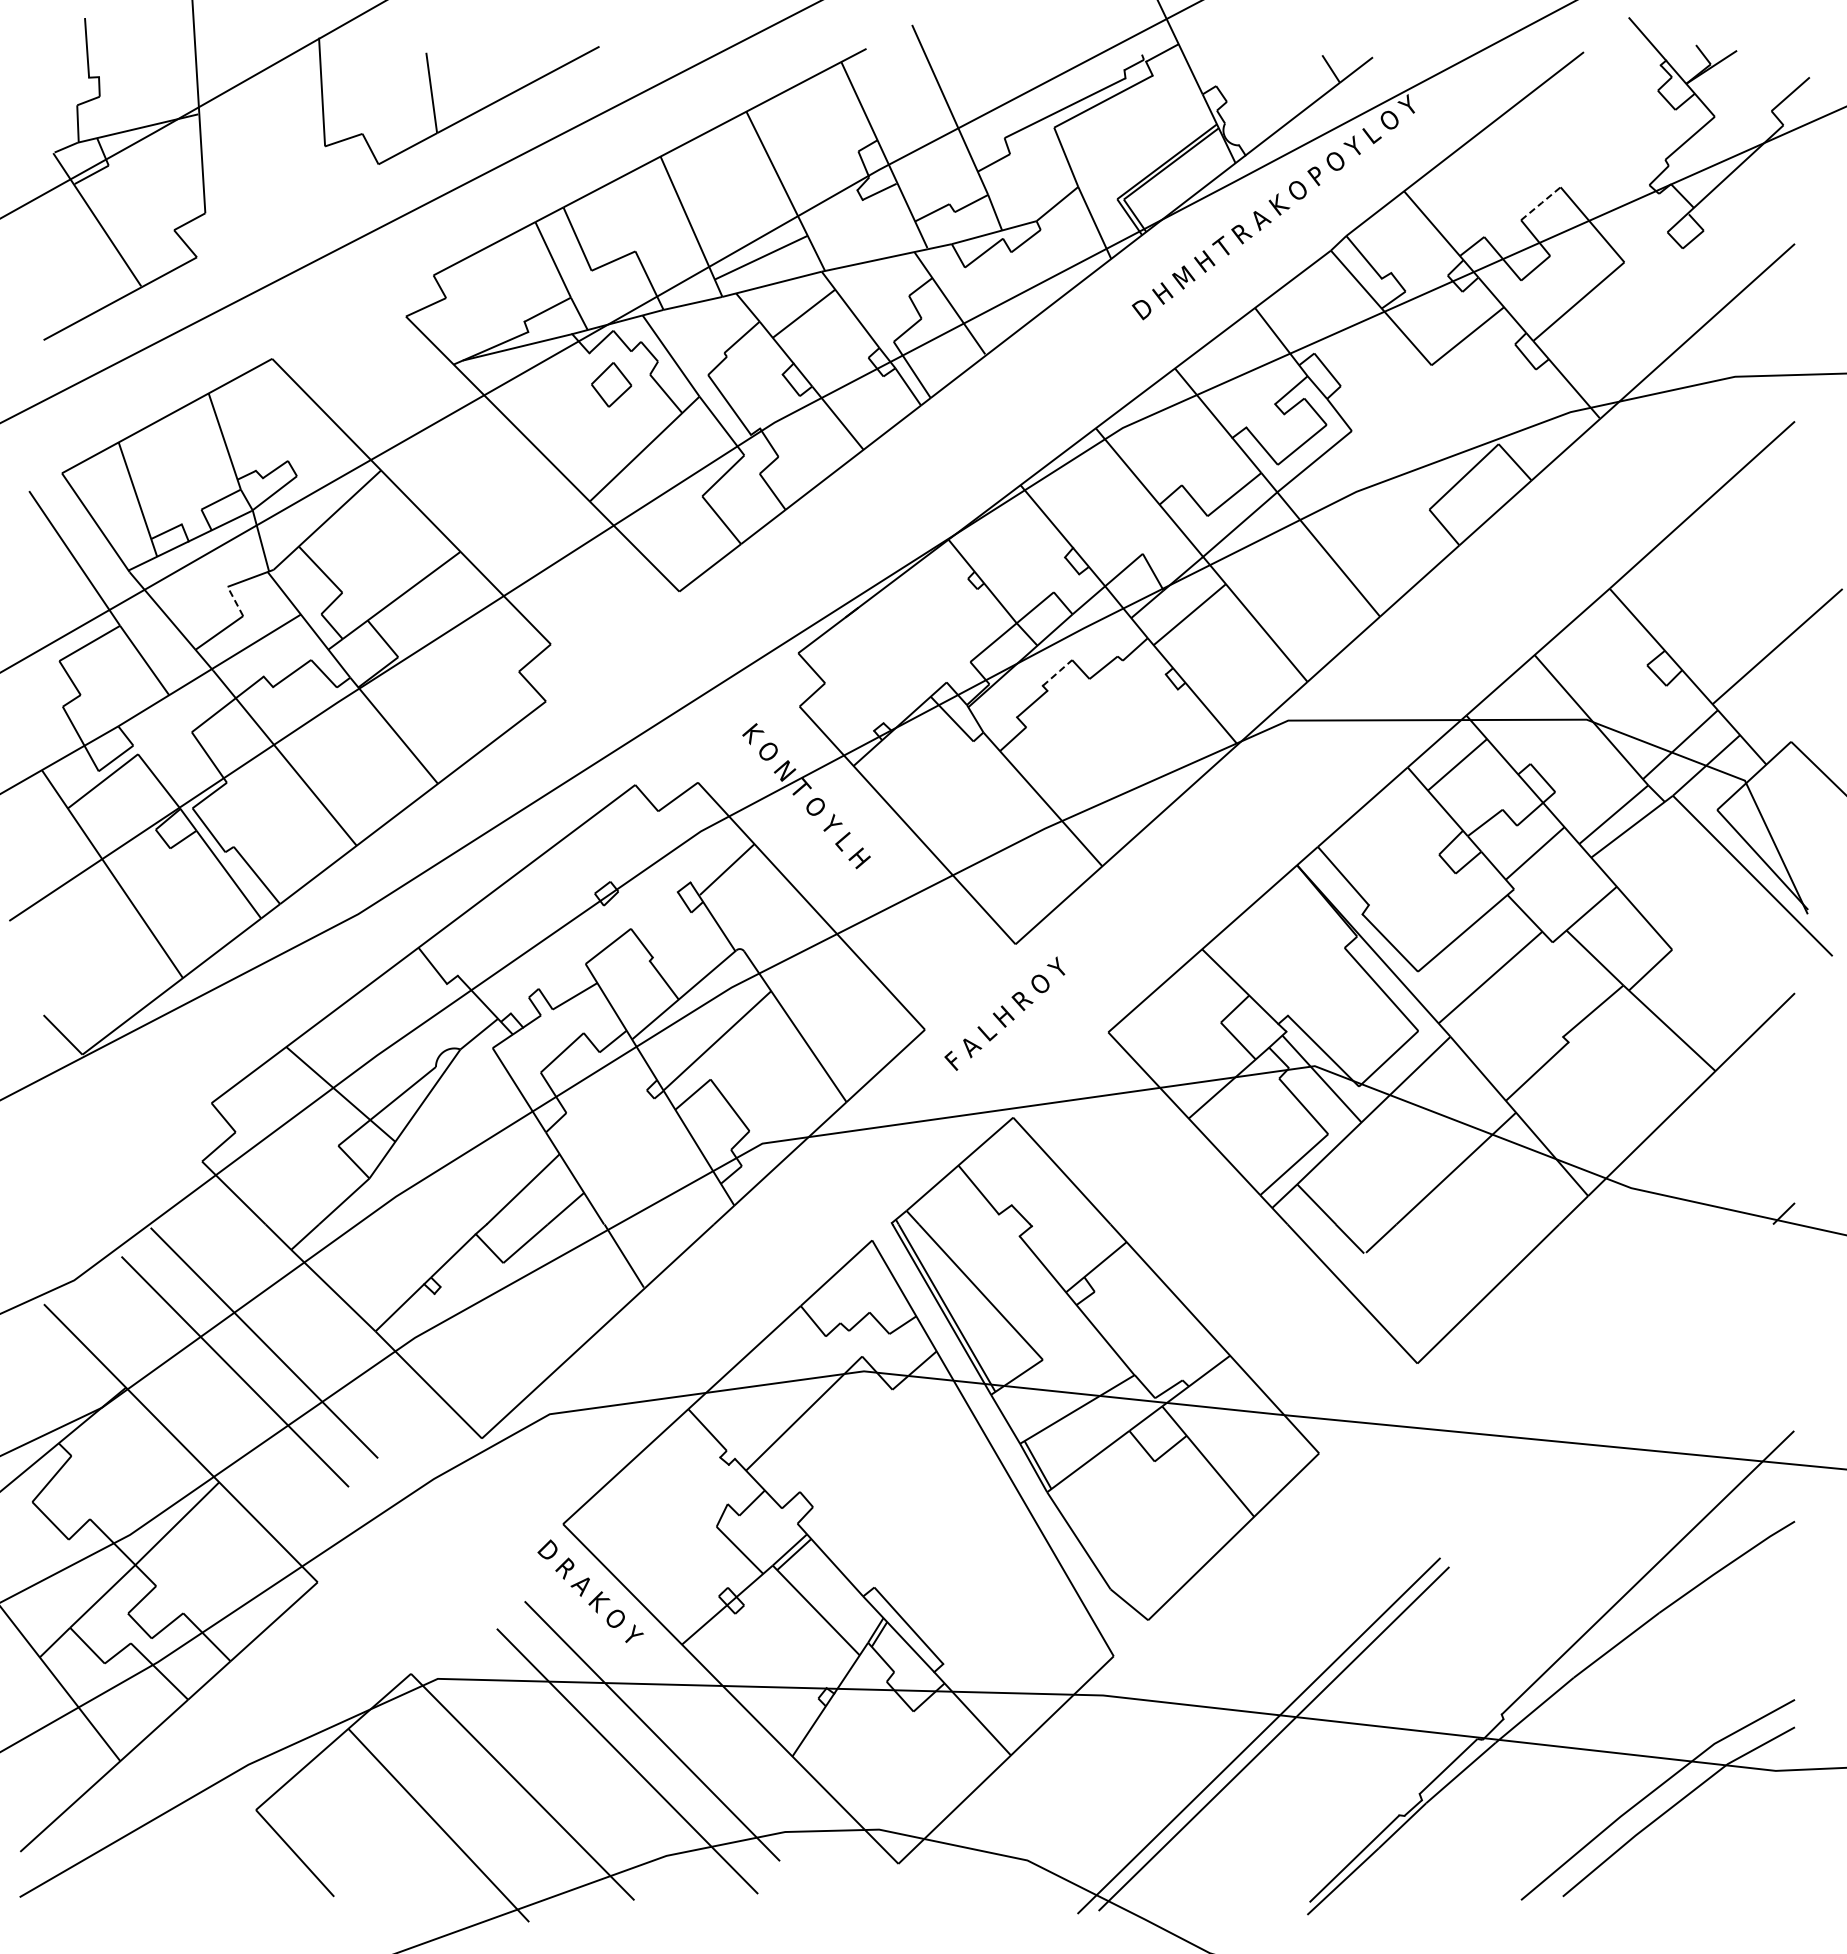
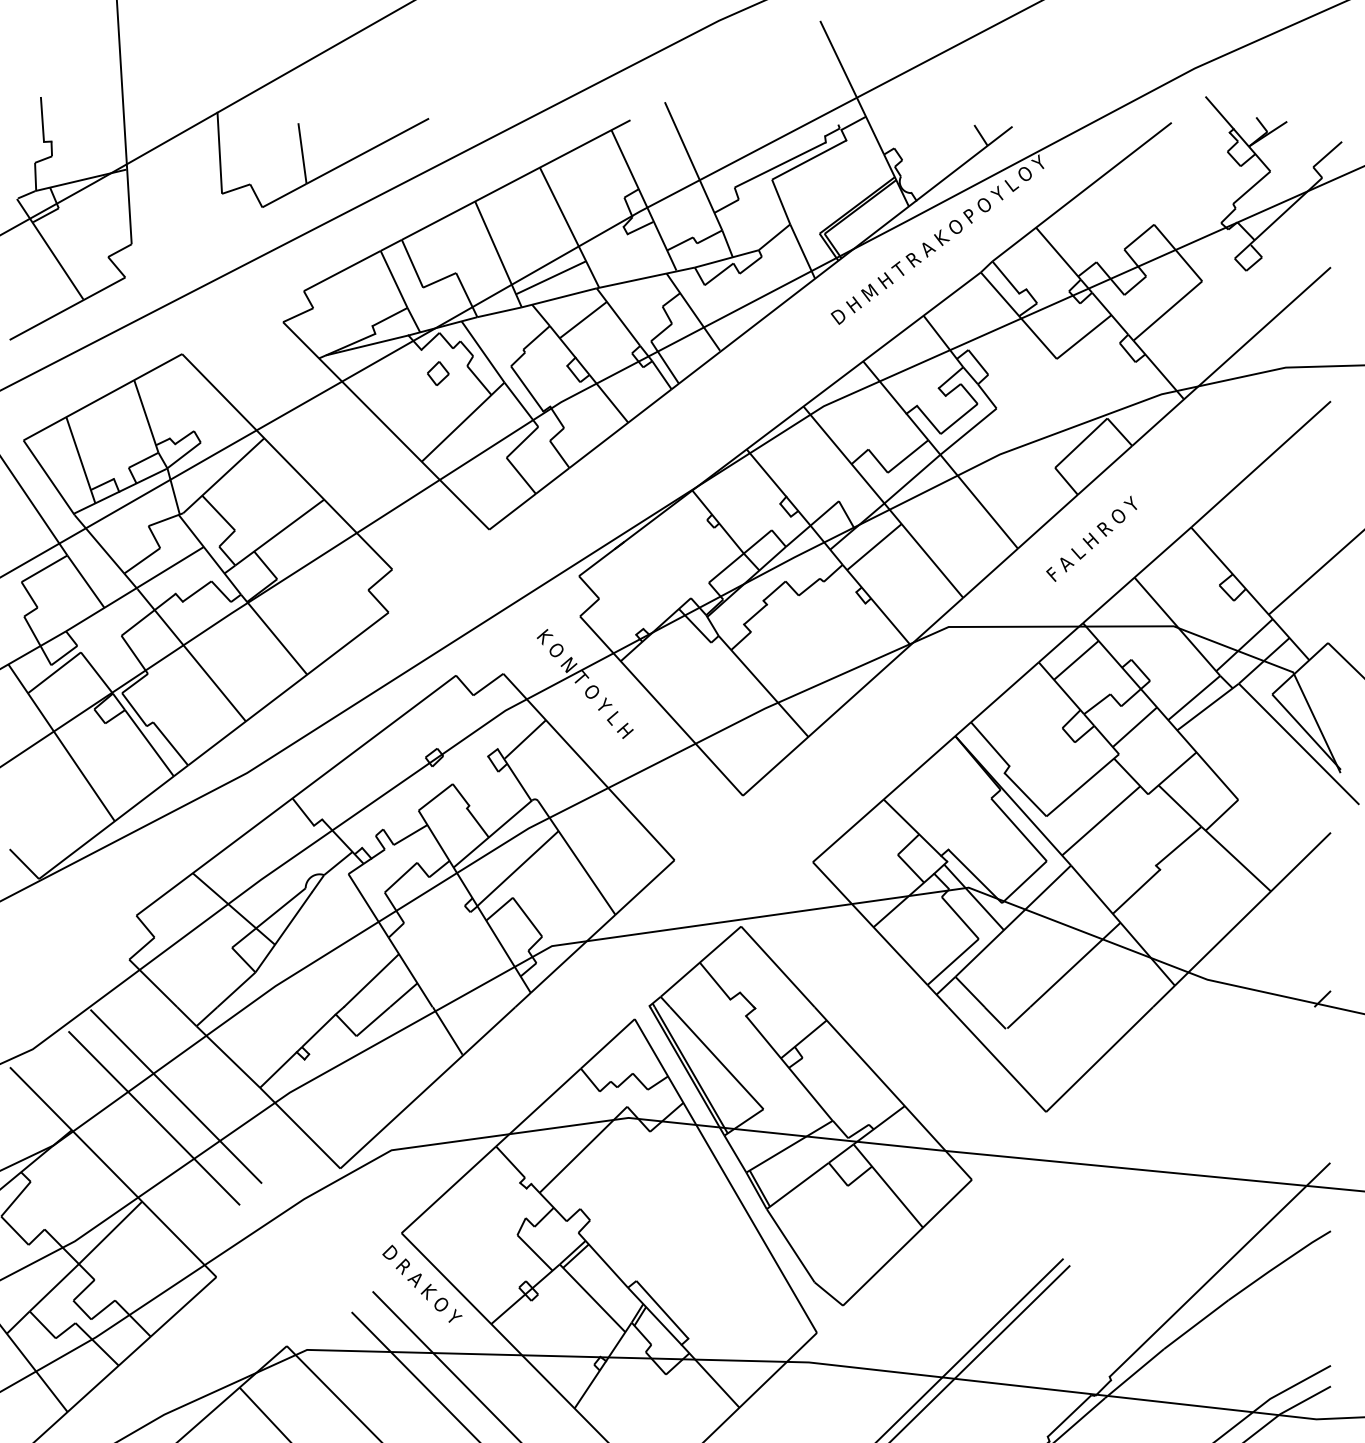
line: (1541, 203) -> (1139, 236), dashed -> solid
part: (611, 384) -> (438, 373), size x0.71
line: (235, 601) -> (154, 537), dashed -> solid
line: (1057, 672) -> (774, 590), dashed -> solid
text: (1004, 1013) -> (1091, 538), moved

